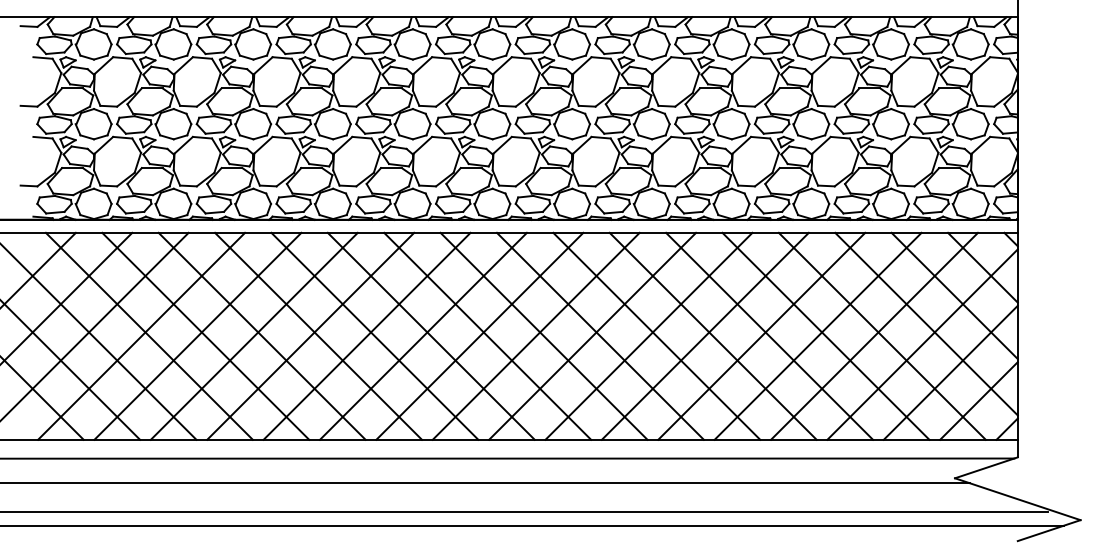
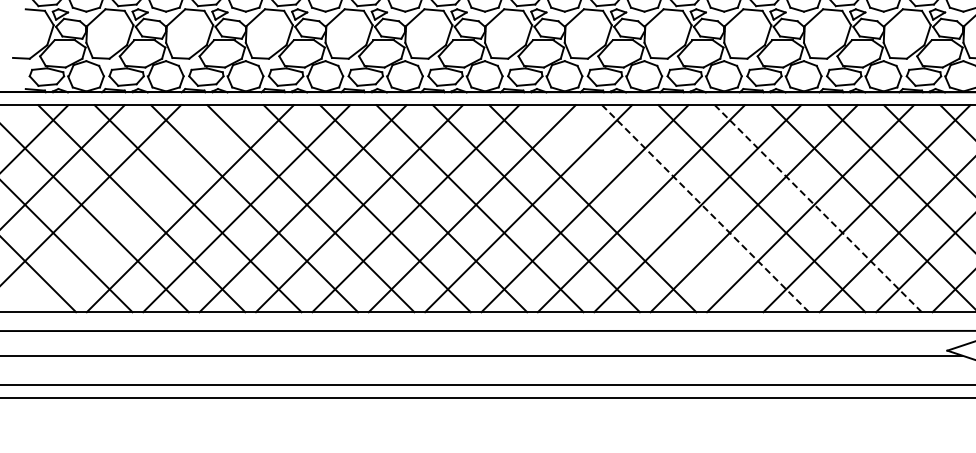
line: (141, 335) -> (133, 207), removed
line: (656, 335) -> (648, 207), removed
line: (712, 336) -> (704, 208), solid -> dashed
line: (825, 336) -> (817, 208), solid -> dashed

